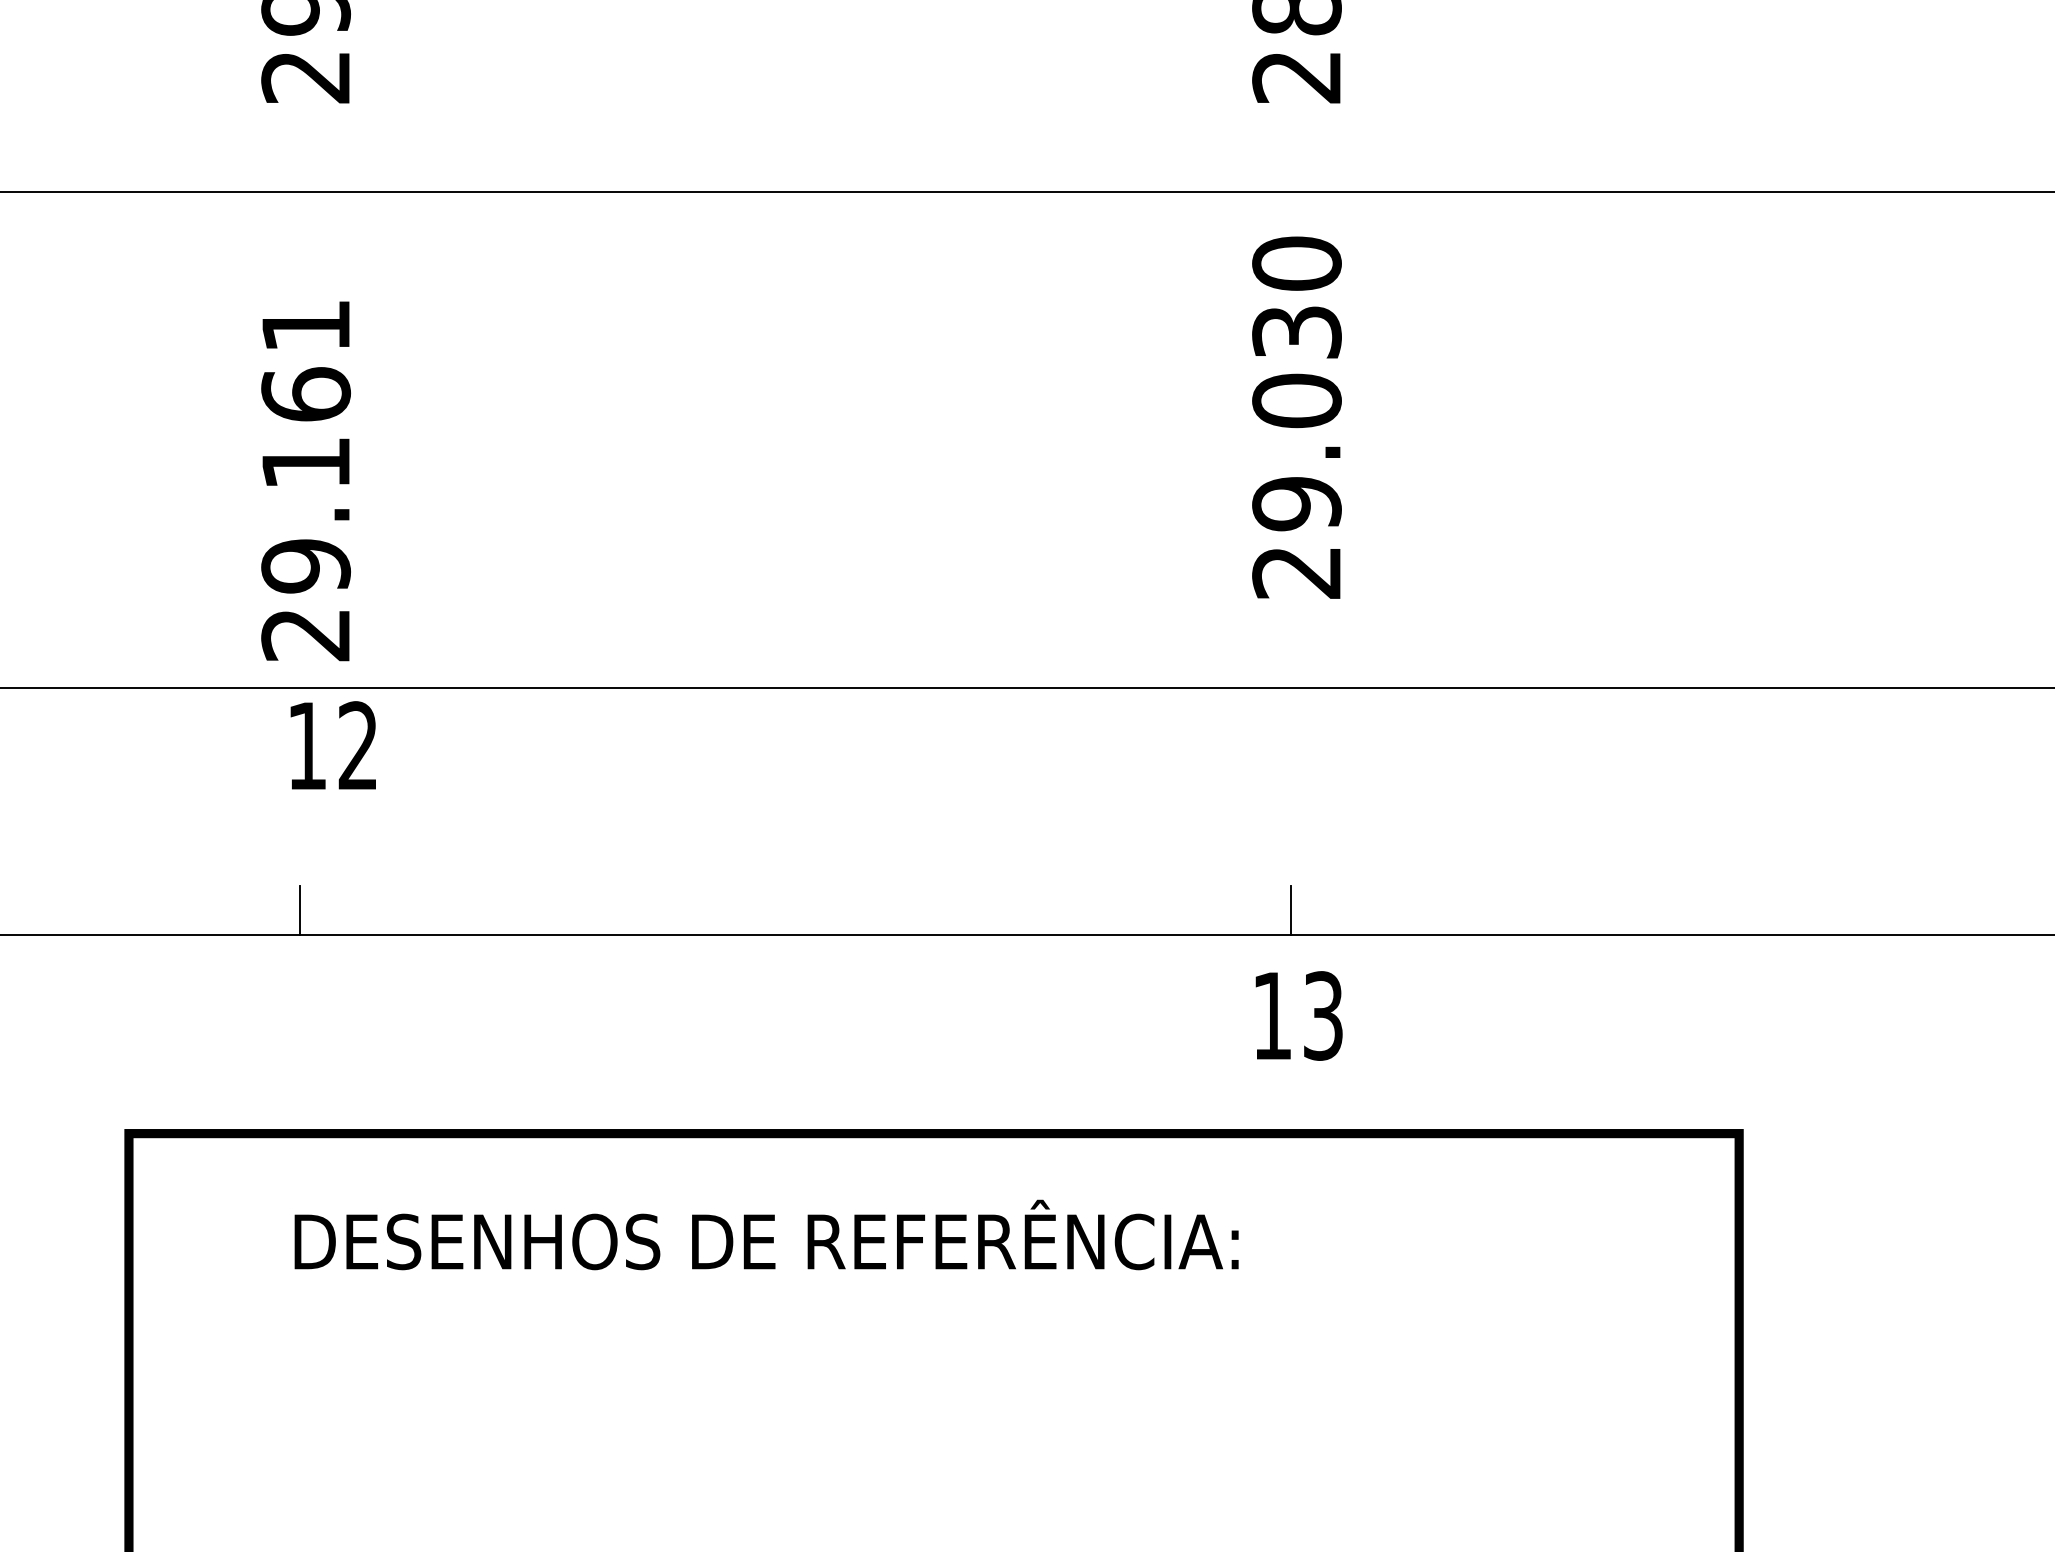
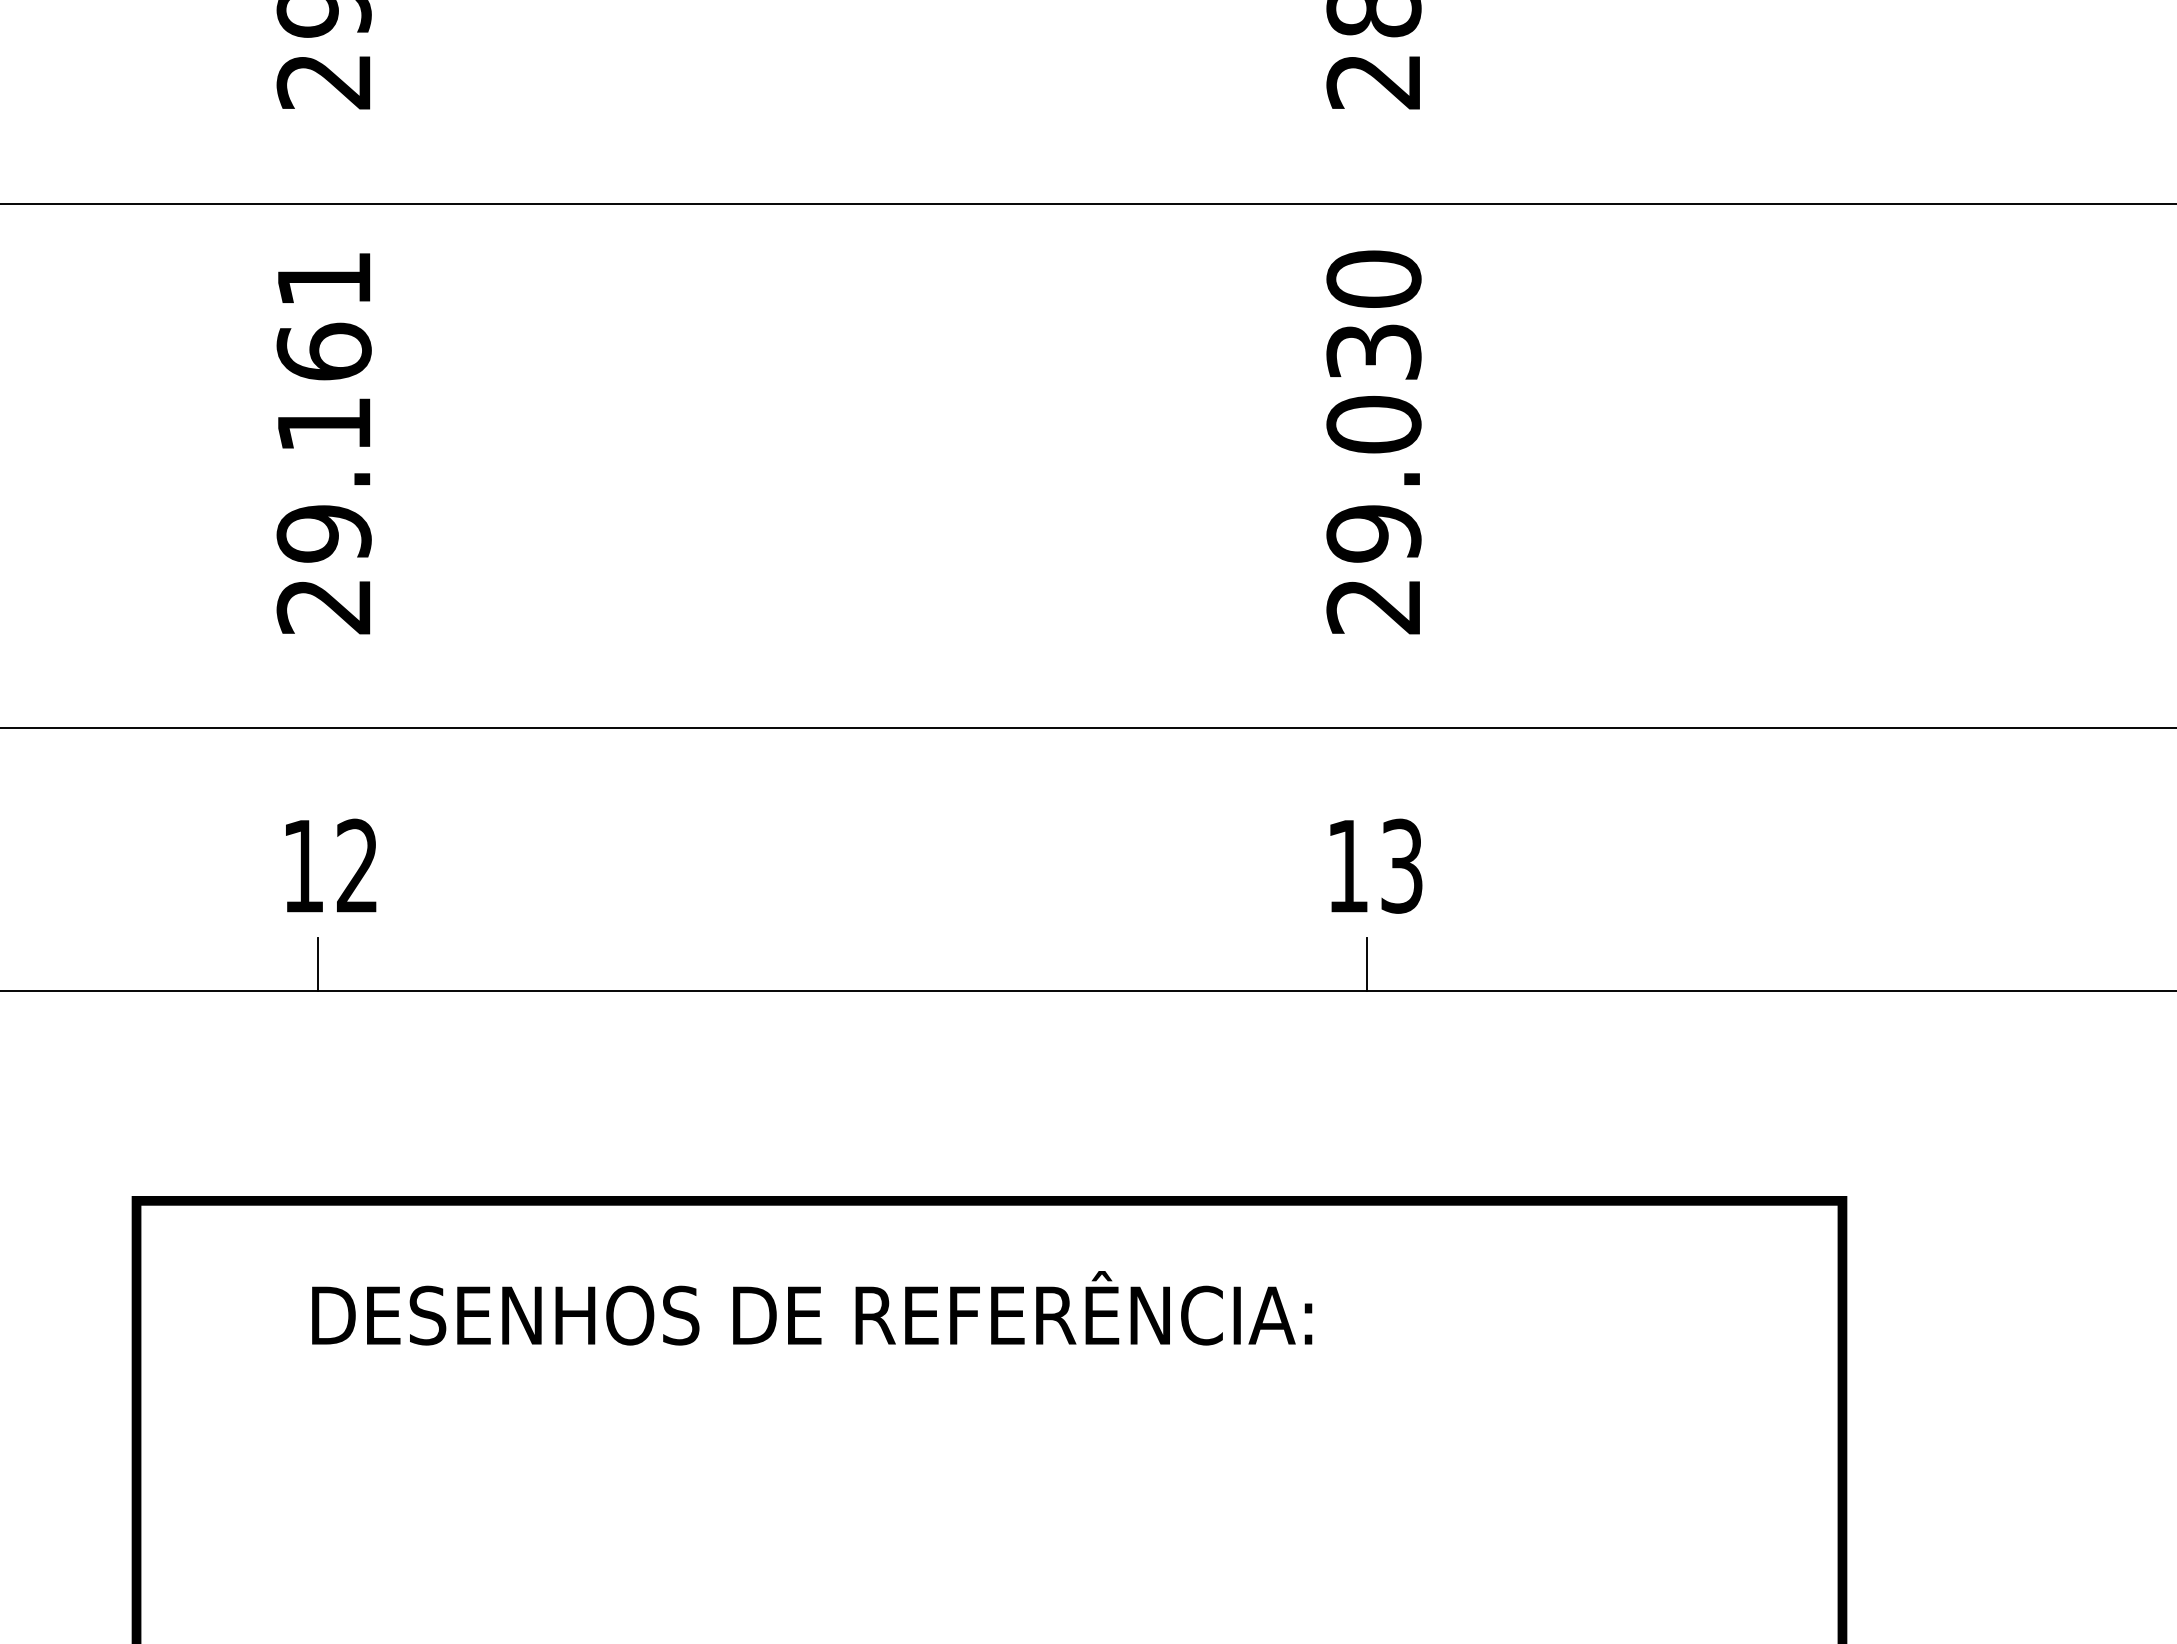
text: (305, 481) -> (323, 443), moved
text: (333, 745) -> (331, 865), moved
text: (1299, 1015) -> (1376, 865), moved

